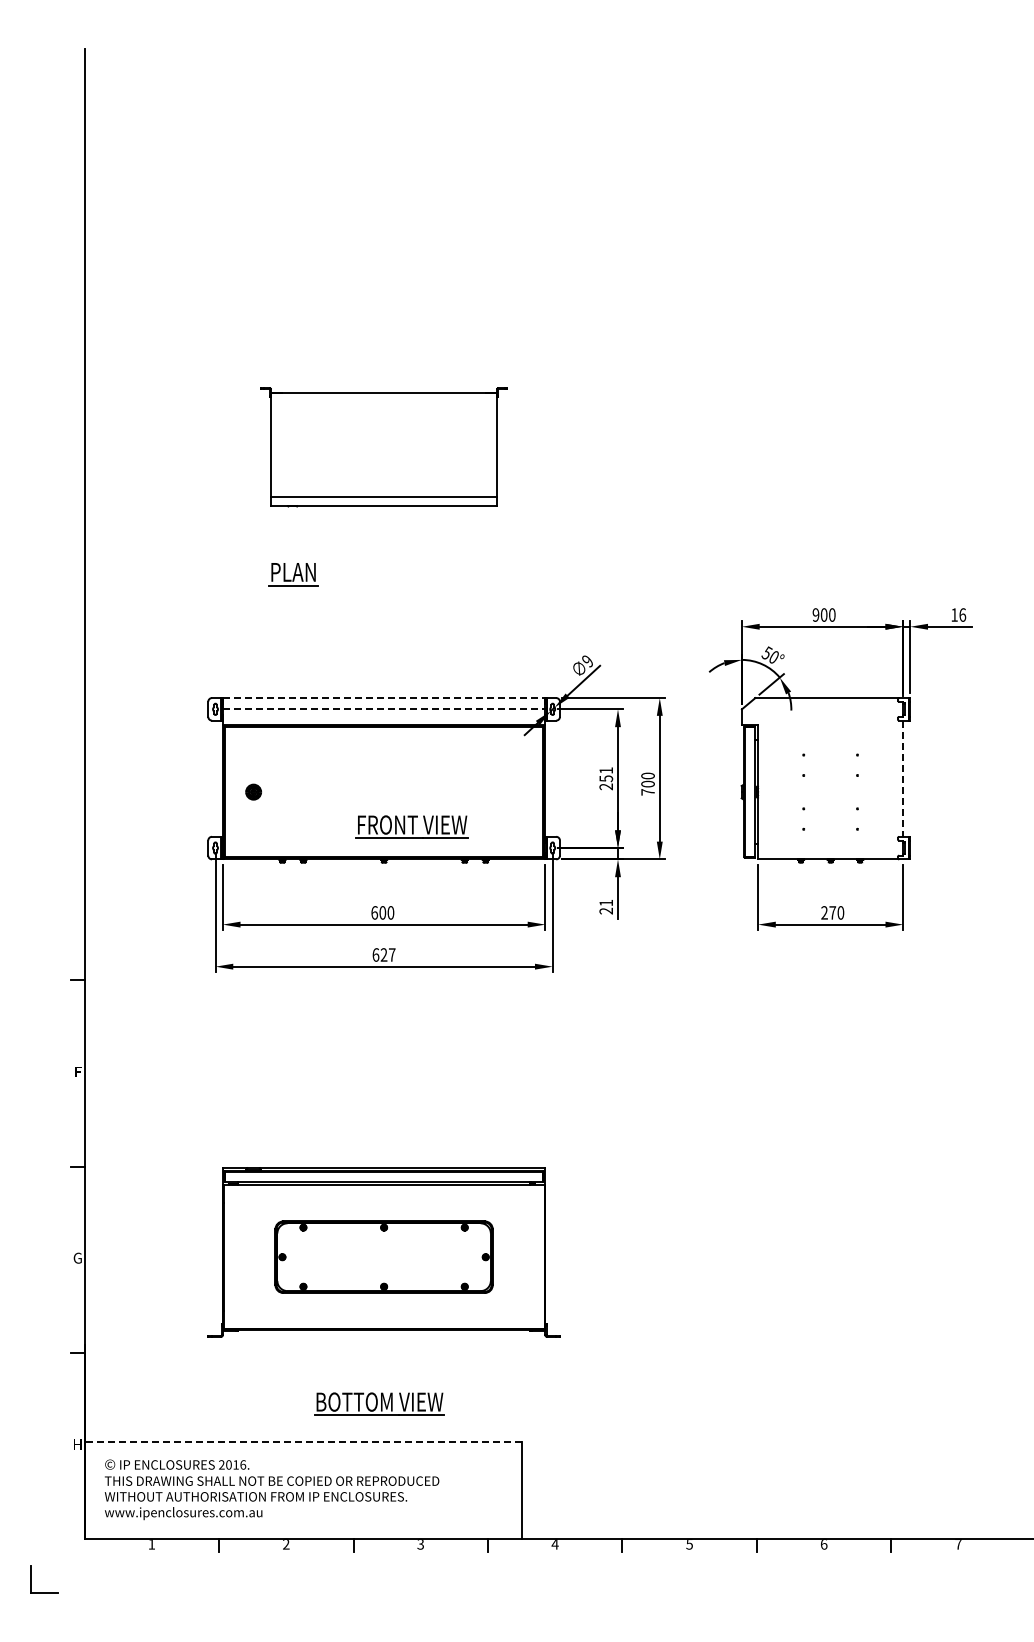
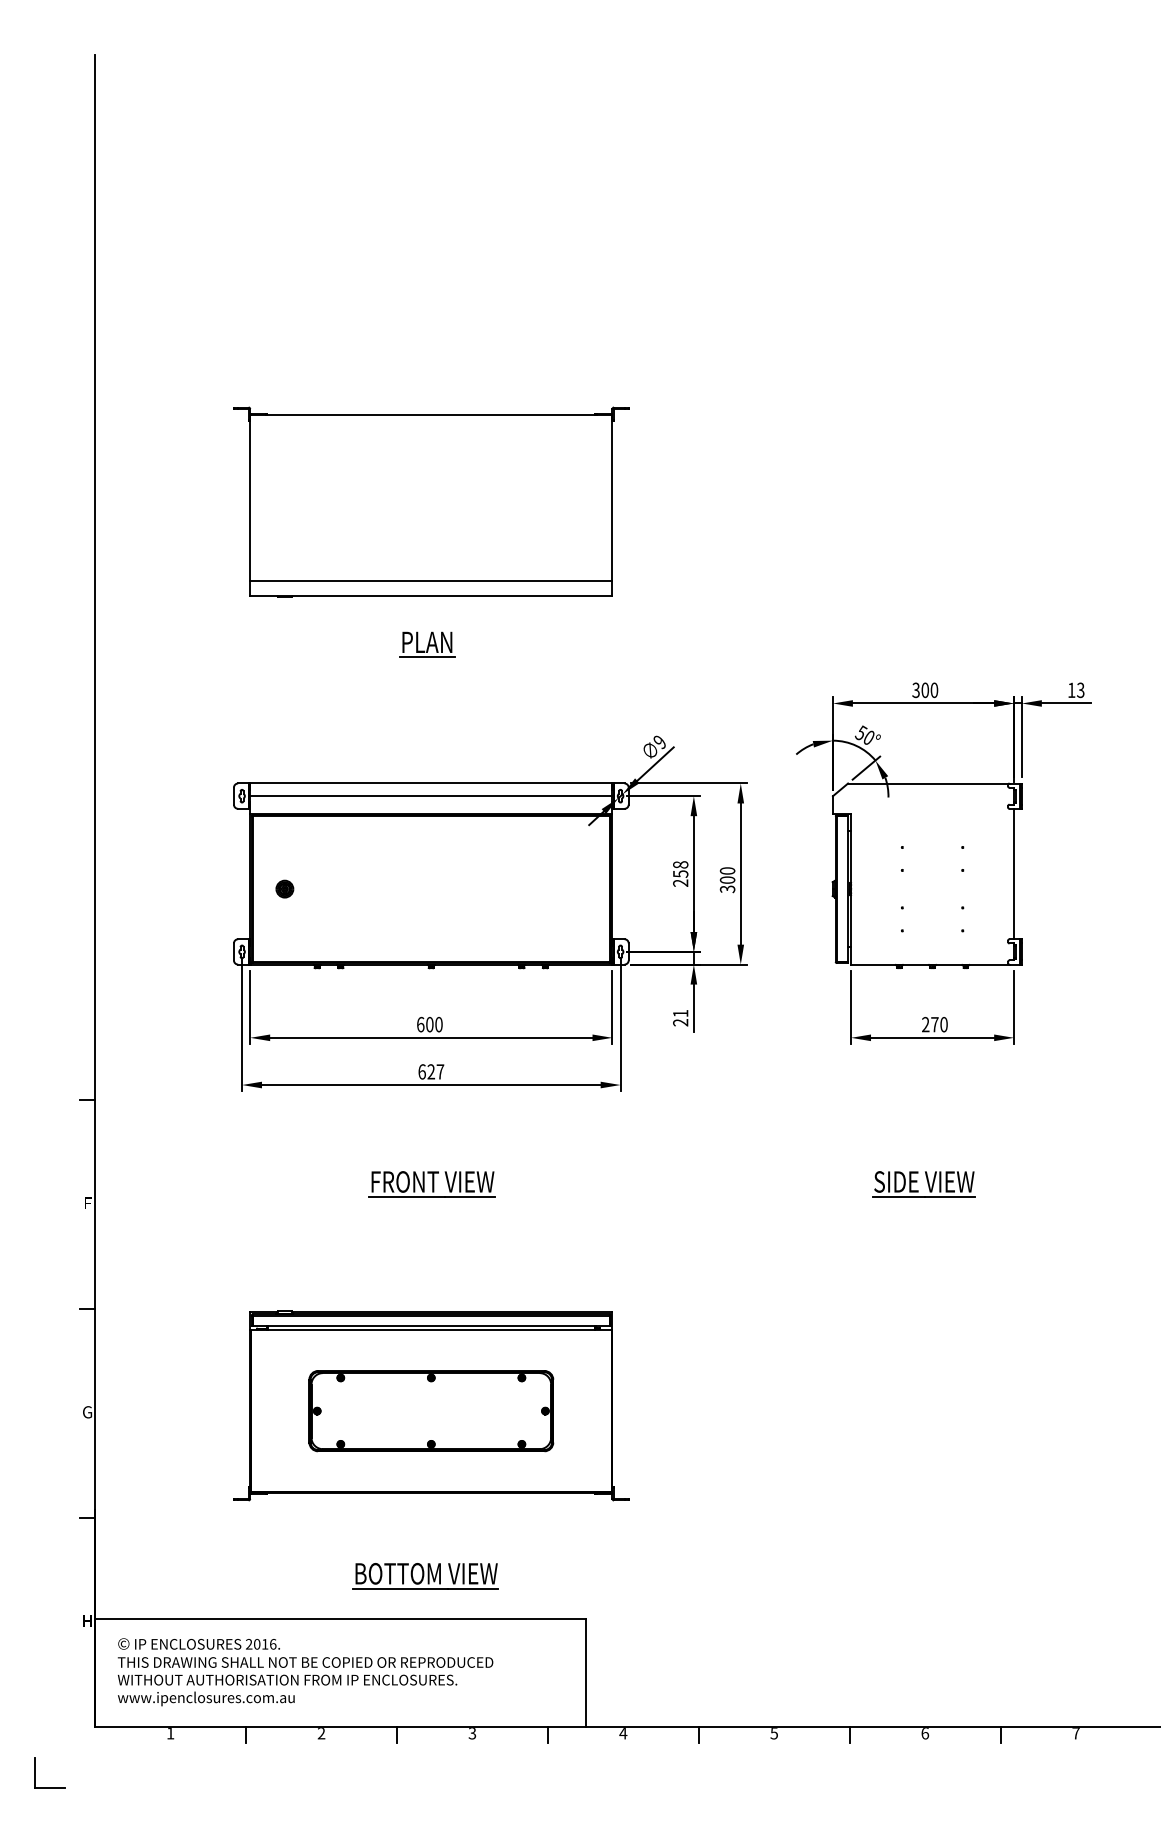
part: (383, 447) -> (430, 502), size x1.43
part: (293, 574) -> (427, 644), moved
text: (815, 614) -> (915, 689), 900 -> 300
text: (962, 614) -> (1080, 689), 16 -> 13
line: (384, 698) -> (431, 783), dashed -> solid
line: (384, 709) -> (431, 796), dashed -> solid
text: (606, 770) -> (680, 864), 251 -> 258
line: (903, 779) -> (1014, 874), dashed -> solid
text: (647, 792) -> (726, 889), 700 -> 300
part: (411, 826) -> (431, 1183), moved
part: (823, 1054) -> (924, 1183), added
line: (303, 1442) -> (340, 1619), dashed -> solid

